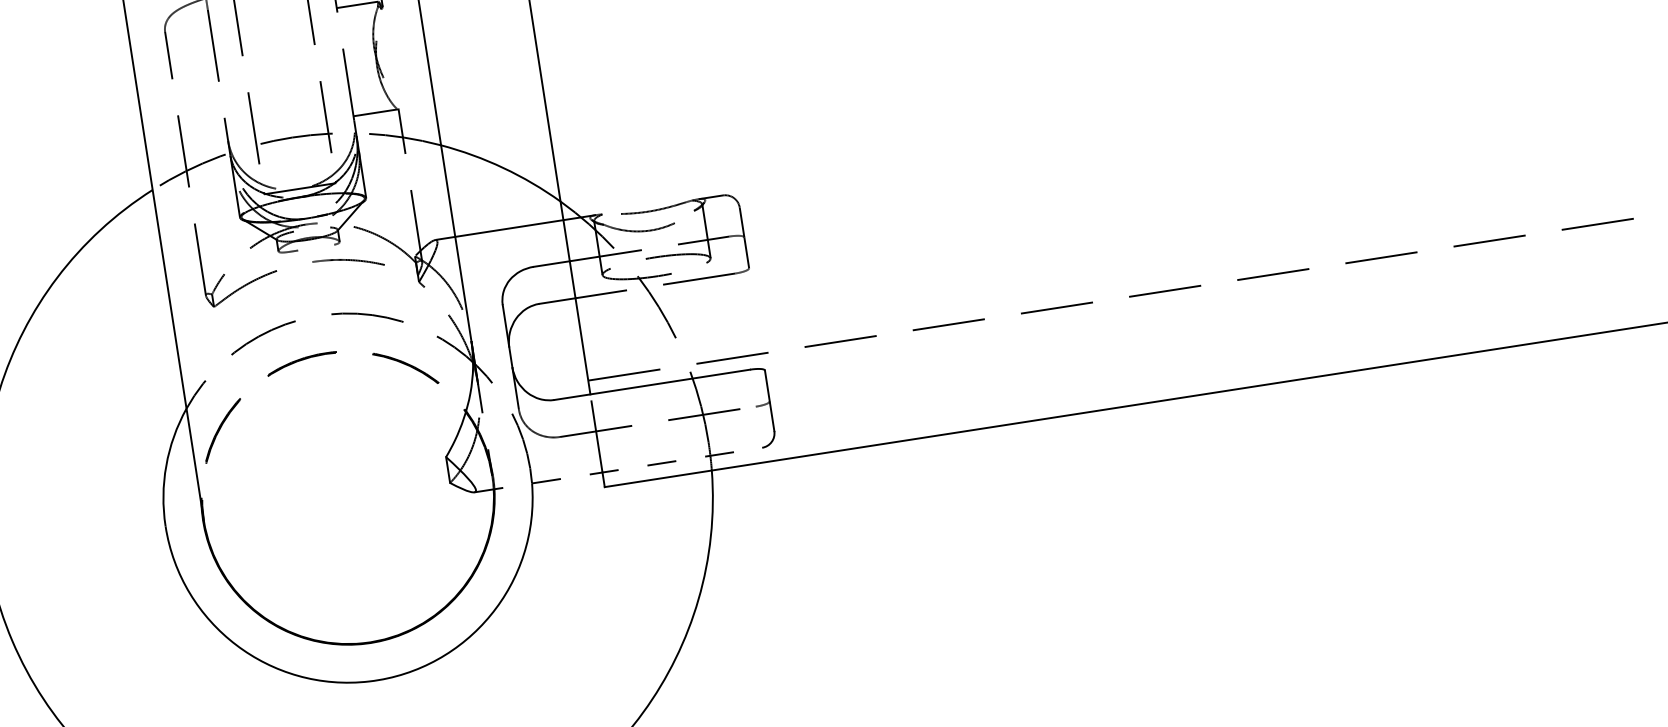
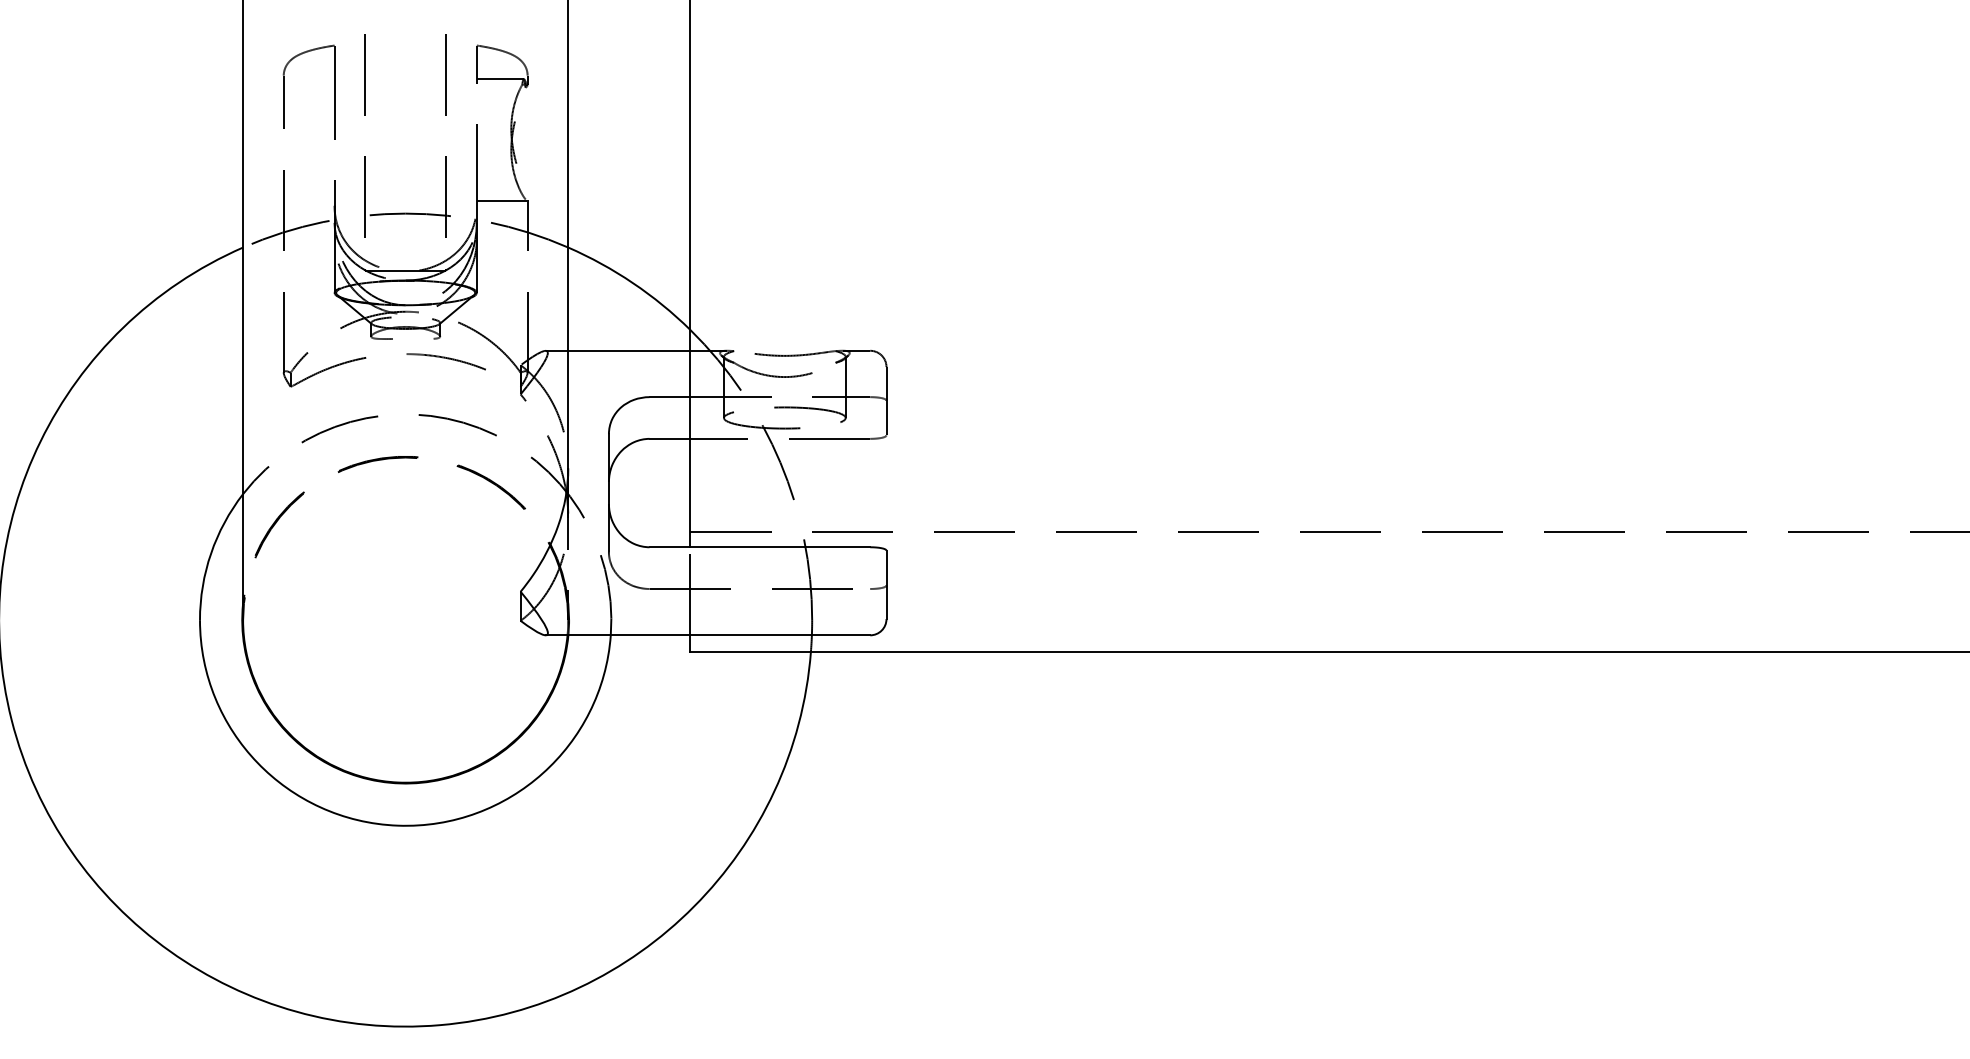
line: (618, 470) -> (708, 635), dashed -> solid

